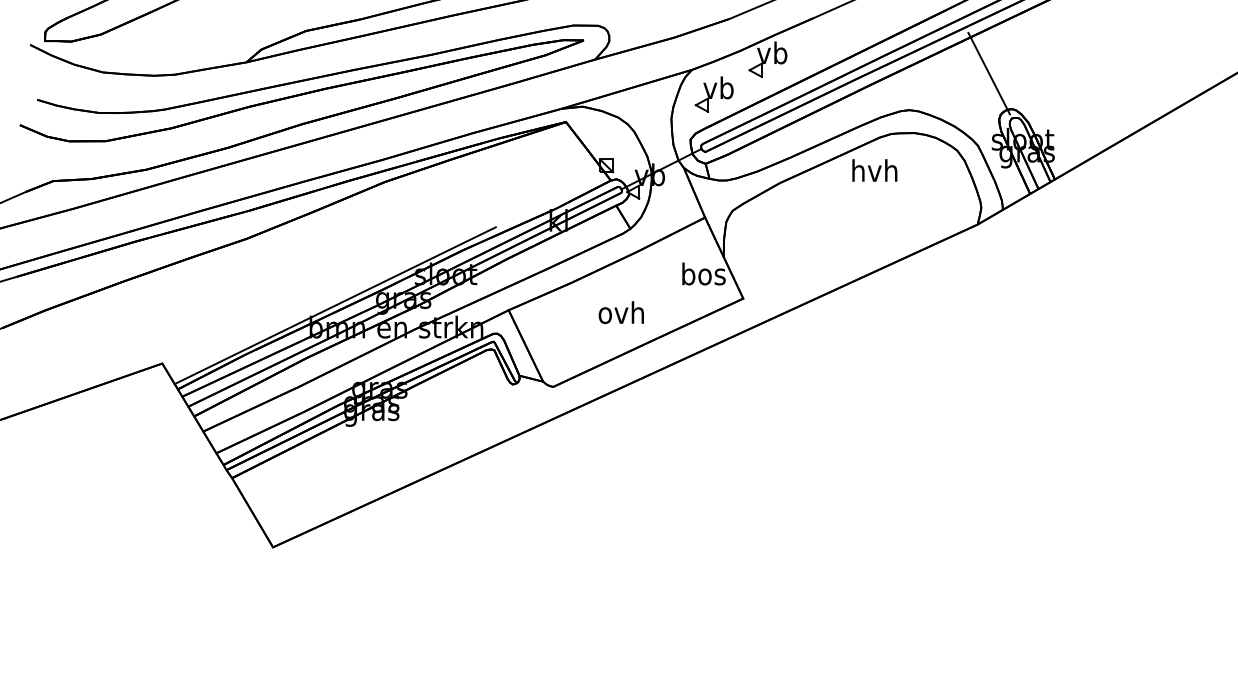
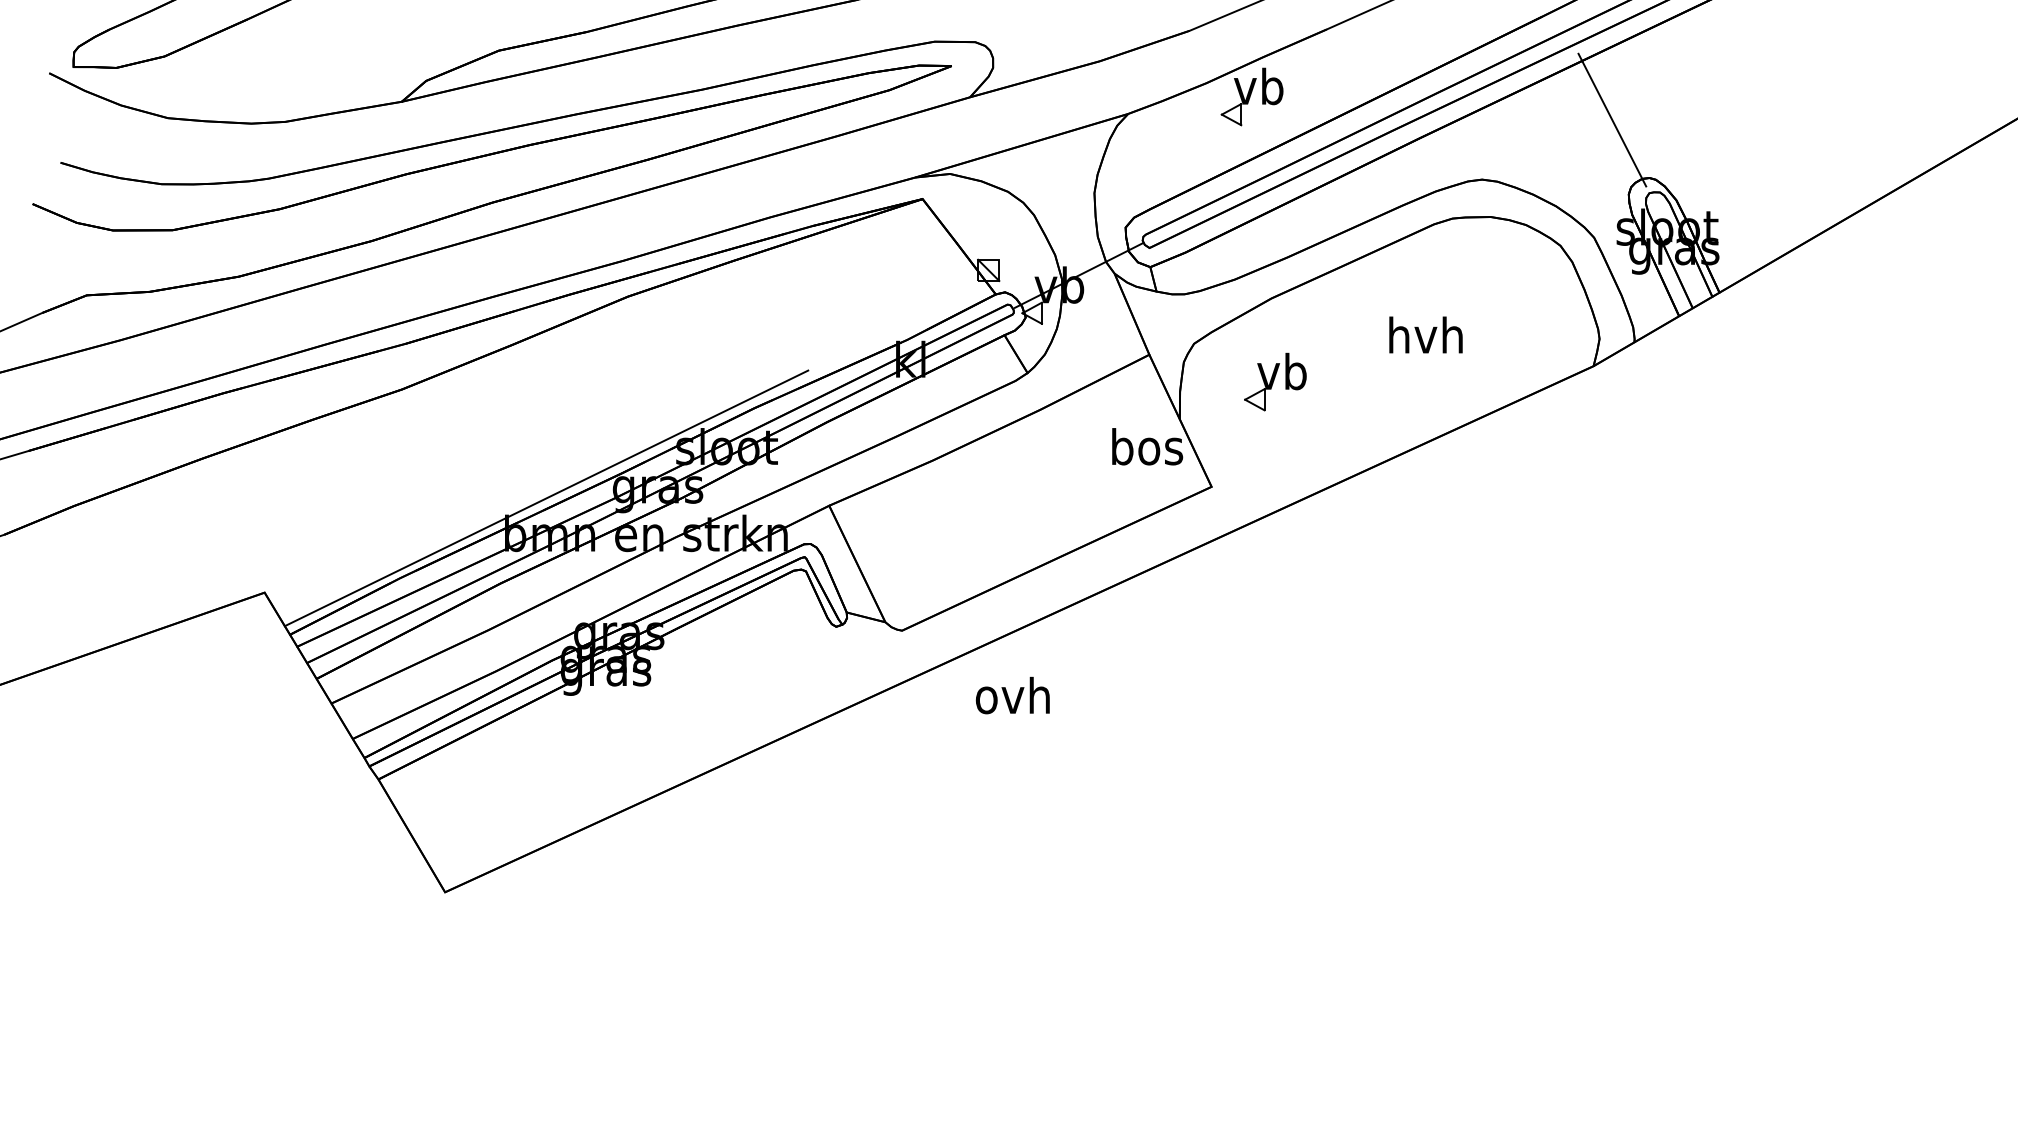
part: (713, 94) -> (1273, 382), moved
text: (874, 170) -> (1425, 335), moved
text: (620, 312) -> (1011, 695), moved

